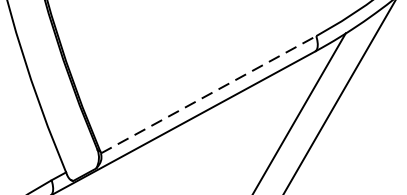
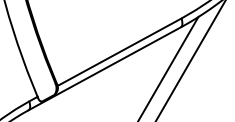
line: (208, 95) -> (119, 52), dashed -> solid

